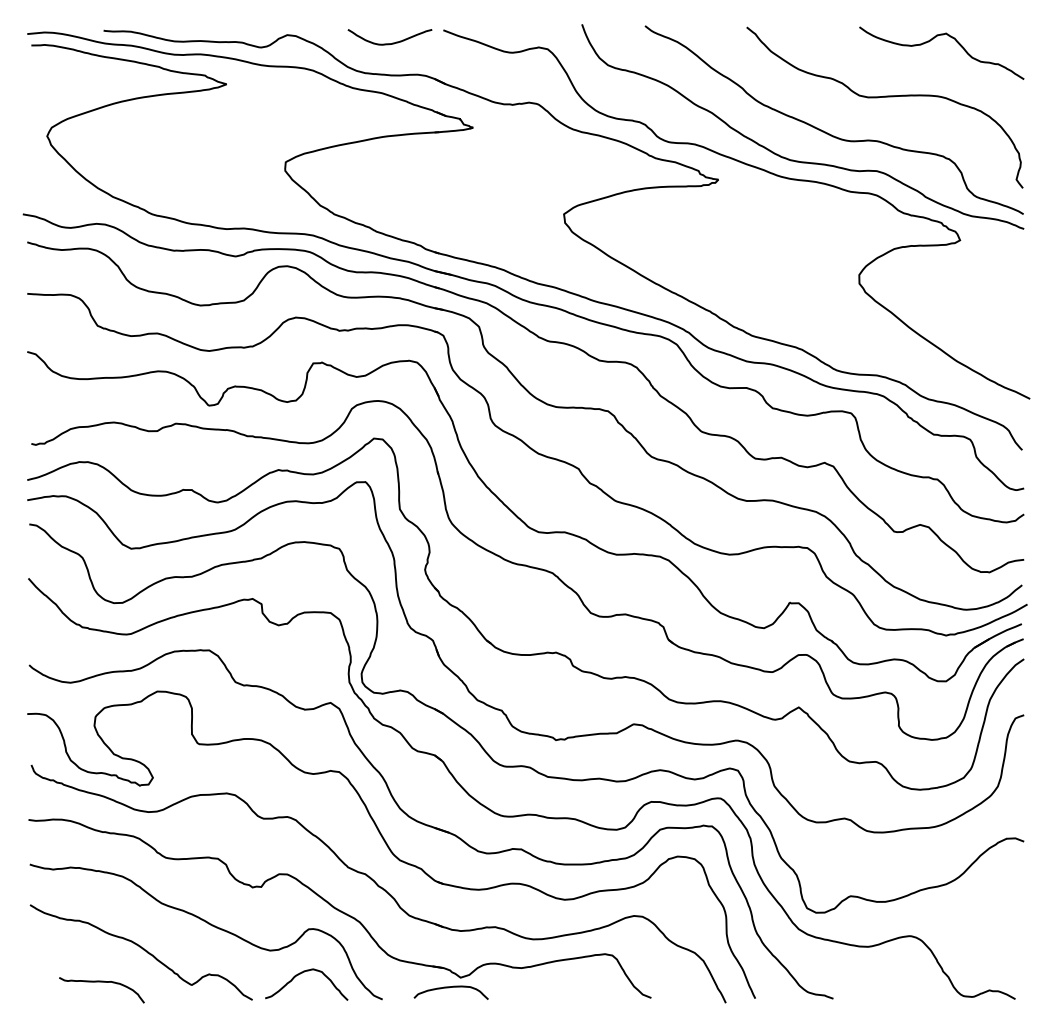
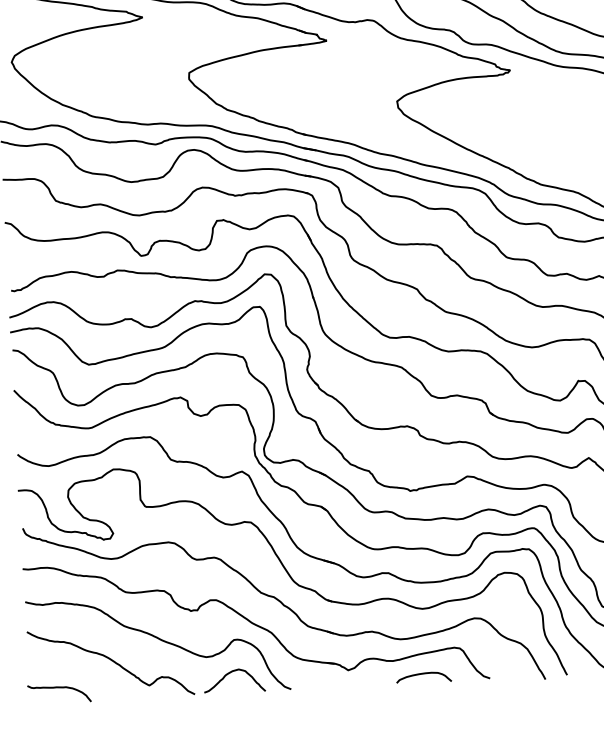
curve: (101, 982) -> (58, 688), moved
curve: (449, 988) -> (422, 674), moved

